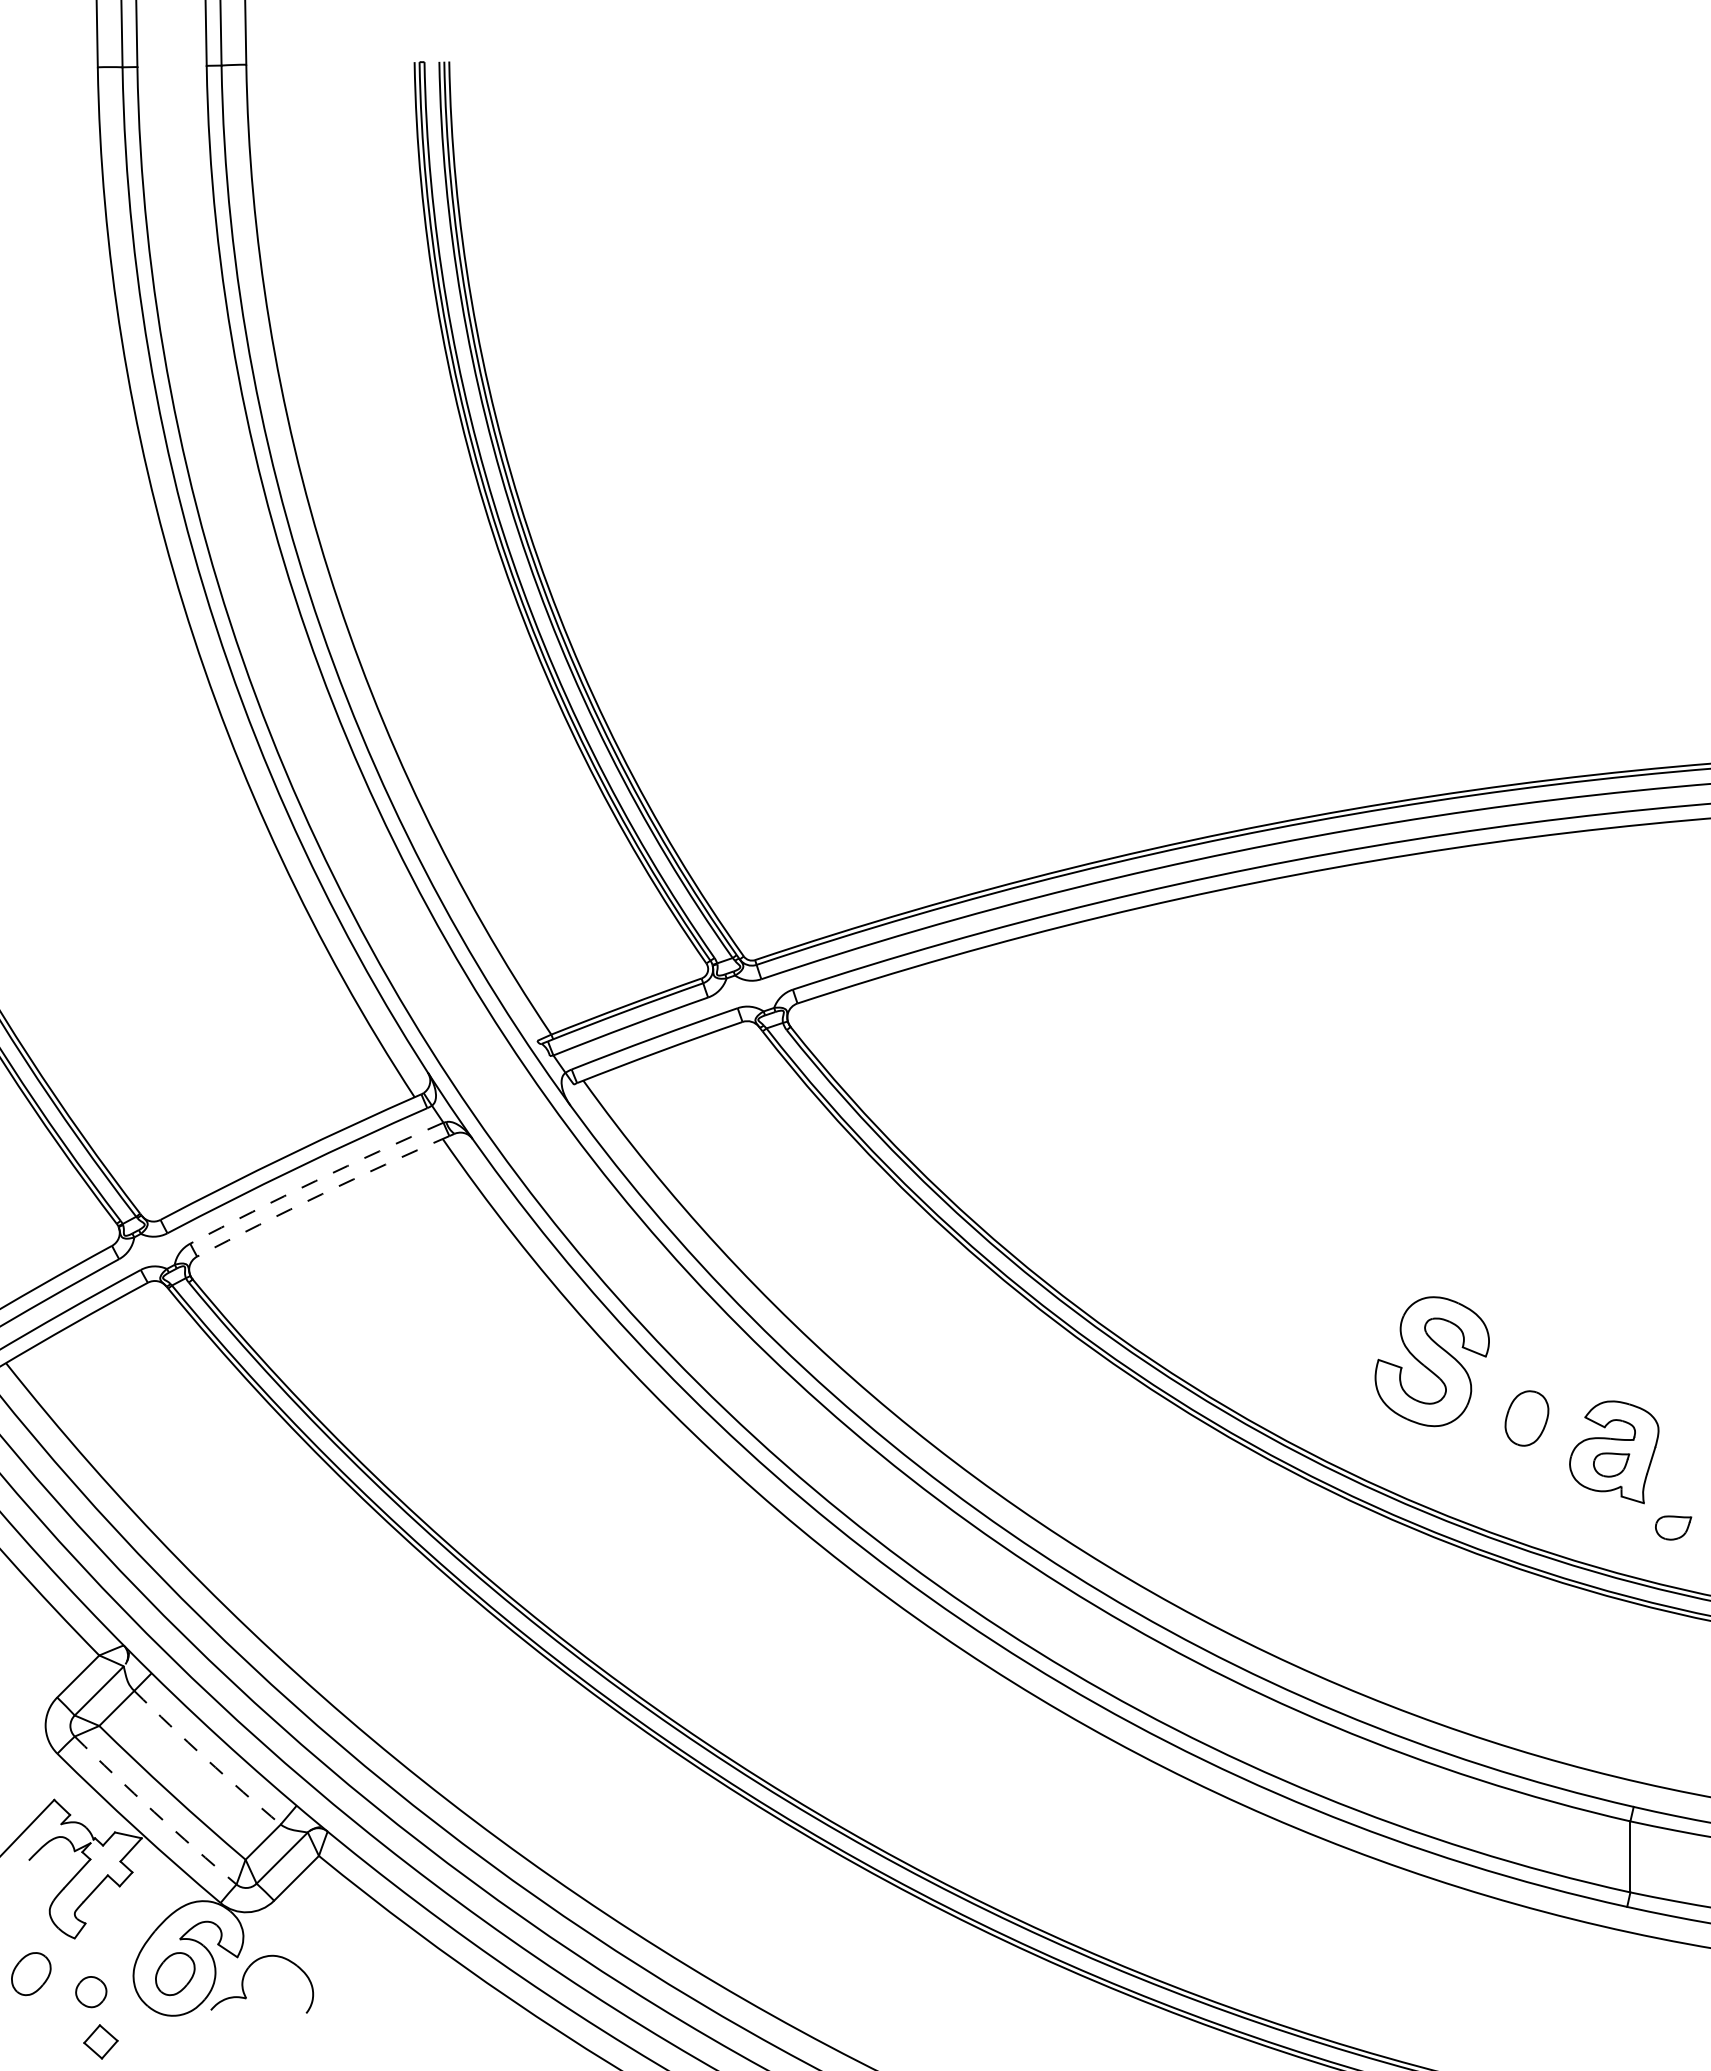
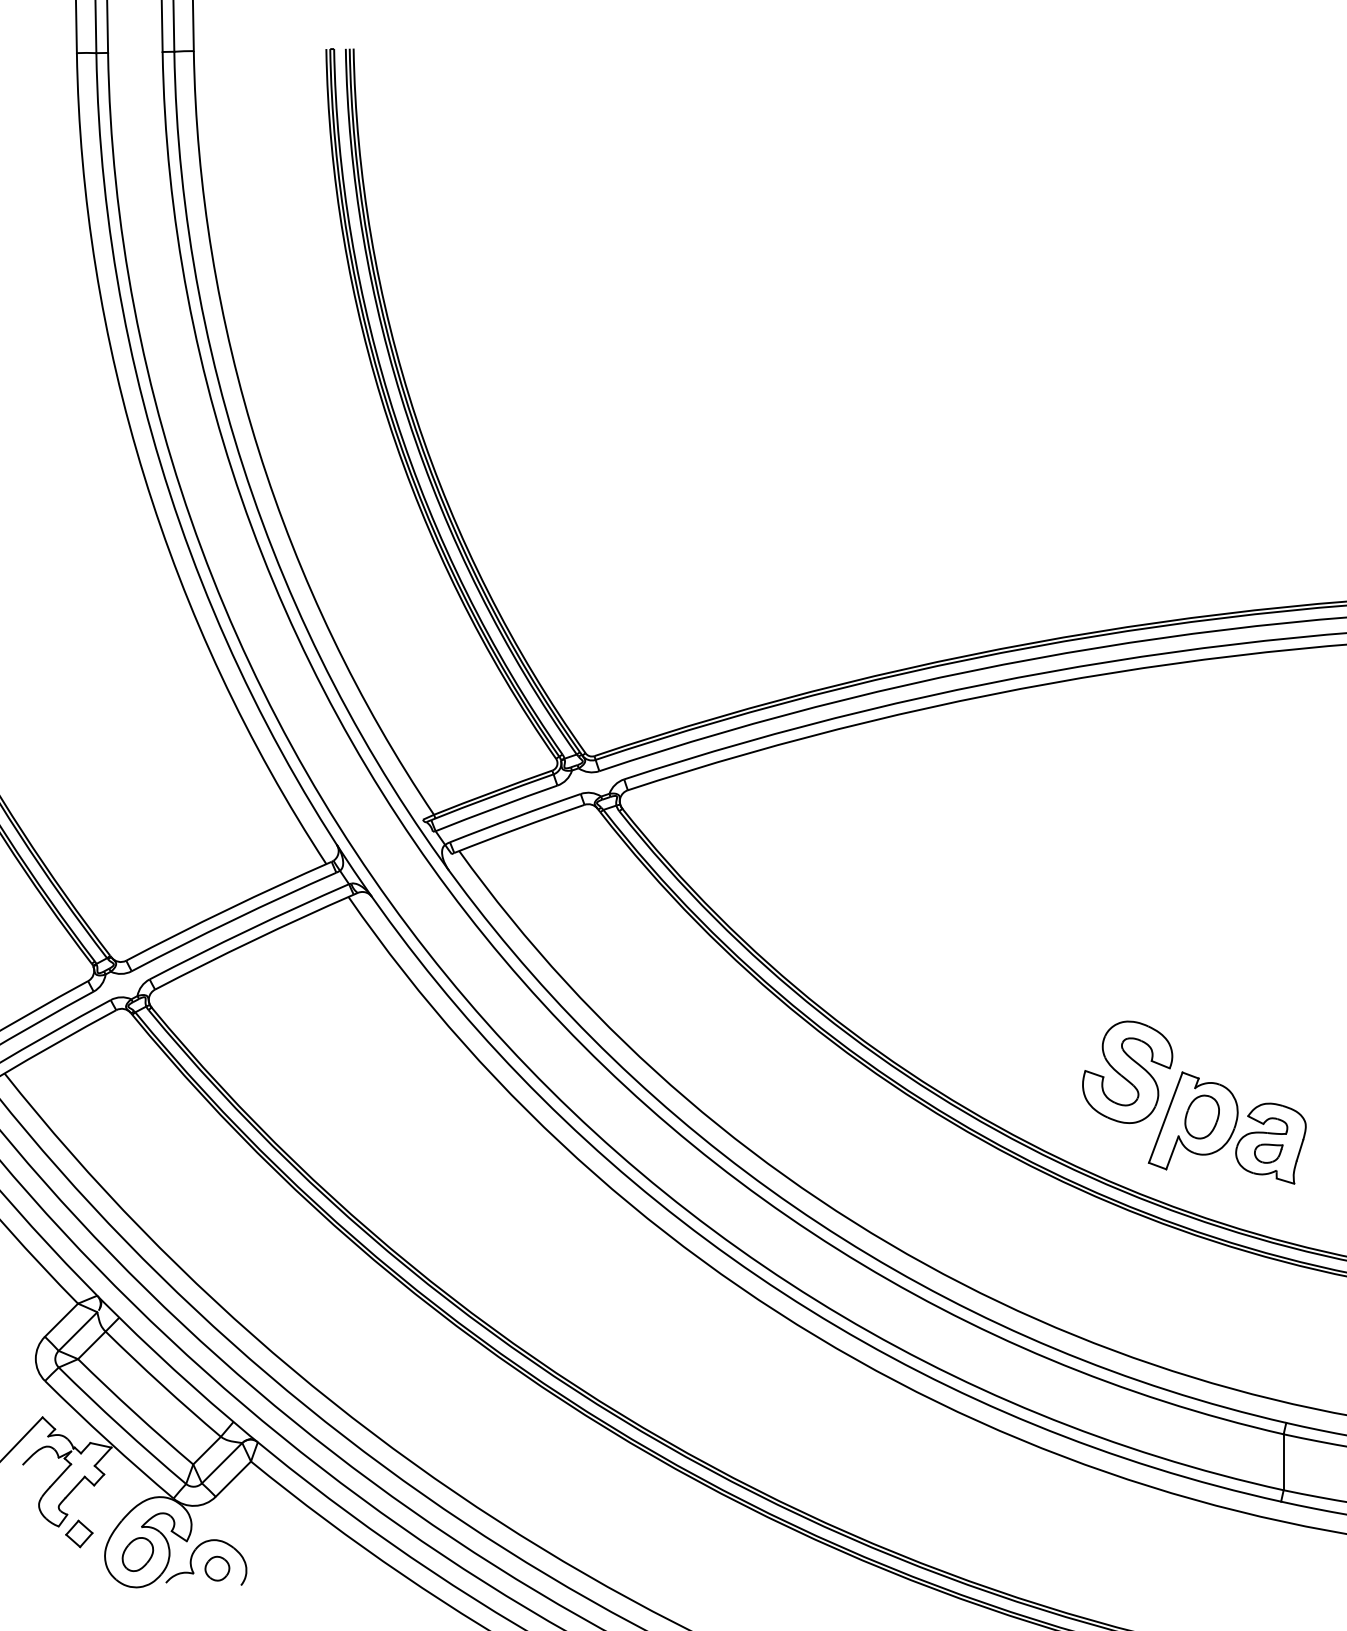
arc: (315, 1181) -> (248, 930), dashed -> solid
arc: (322, 1194) -> (253, 940), dashed -> solid
part: (1515, 1422) -> (1193, 1120), added
part: (1673, 1527) -> (1317, 1202), removed
arc: (206, 1759) -> (162, 1385), dashed -> solid
arc: (154, 1812) -> (121, 1427), dashed -> solid
part: (31, 1974) -> (24, 1554), removed
part: (91, 1992) -> (217, 1569), moved
part: (100, 2041) -> (79, 1533), moved

